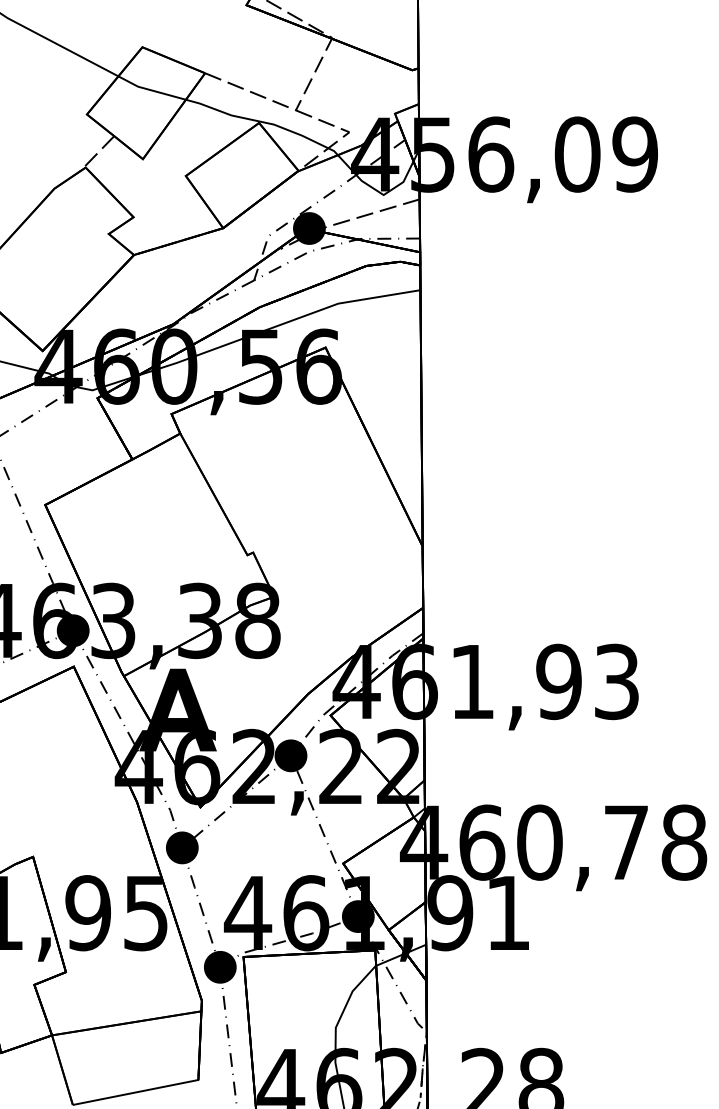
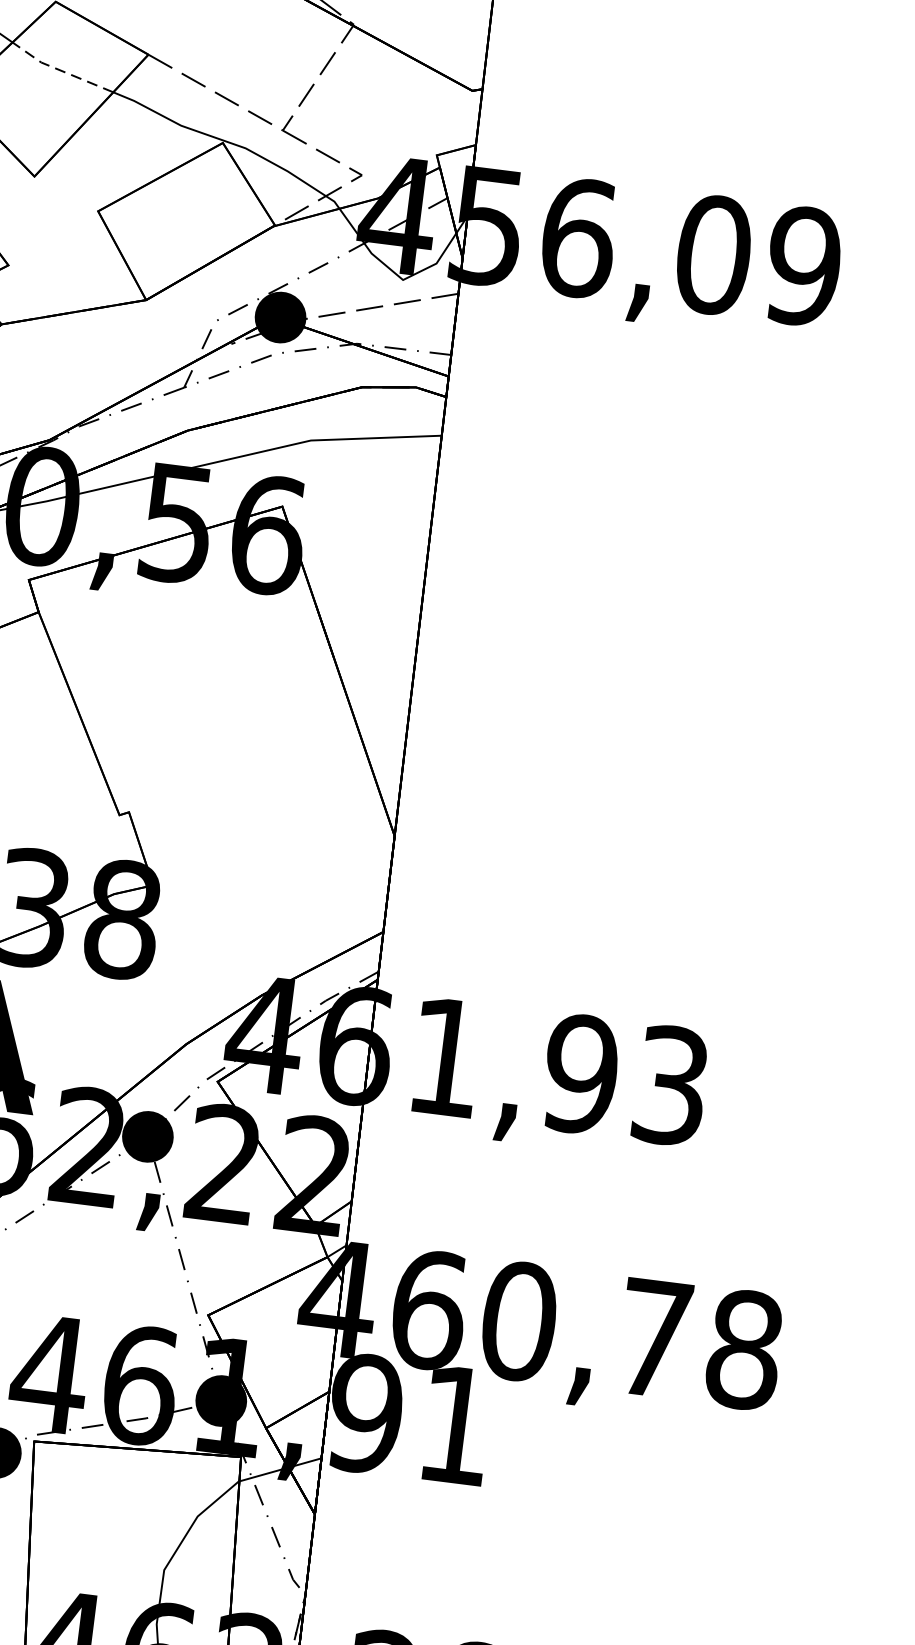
line: (150, 90) -> (59, 70), solid -> dashed

